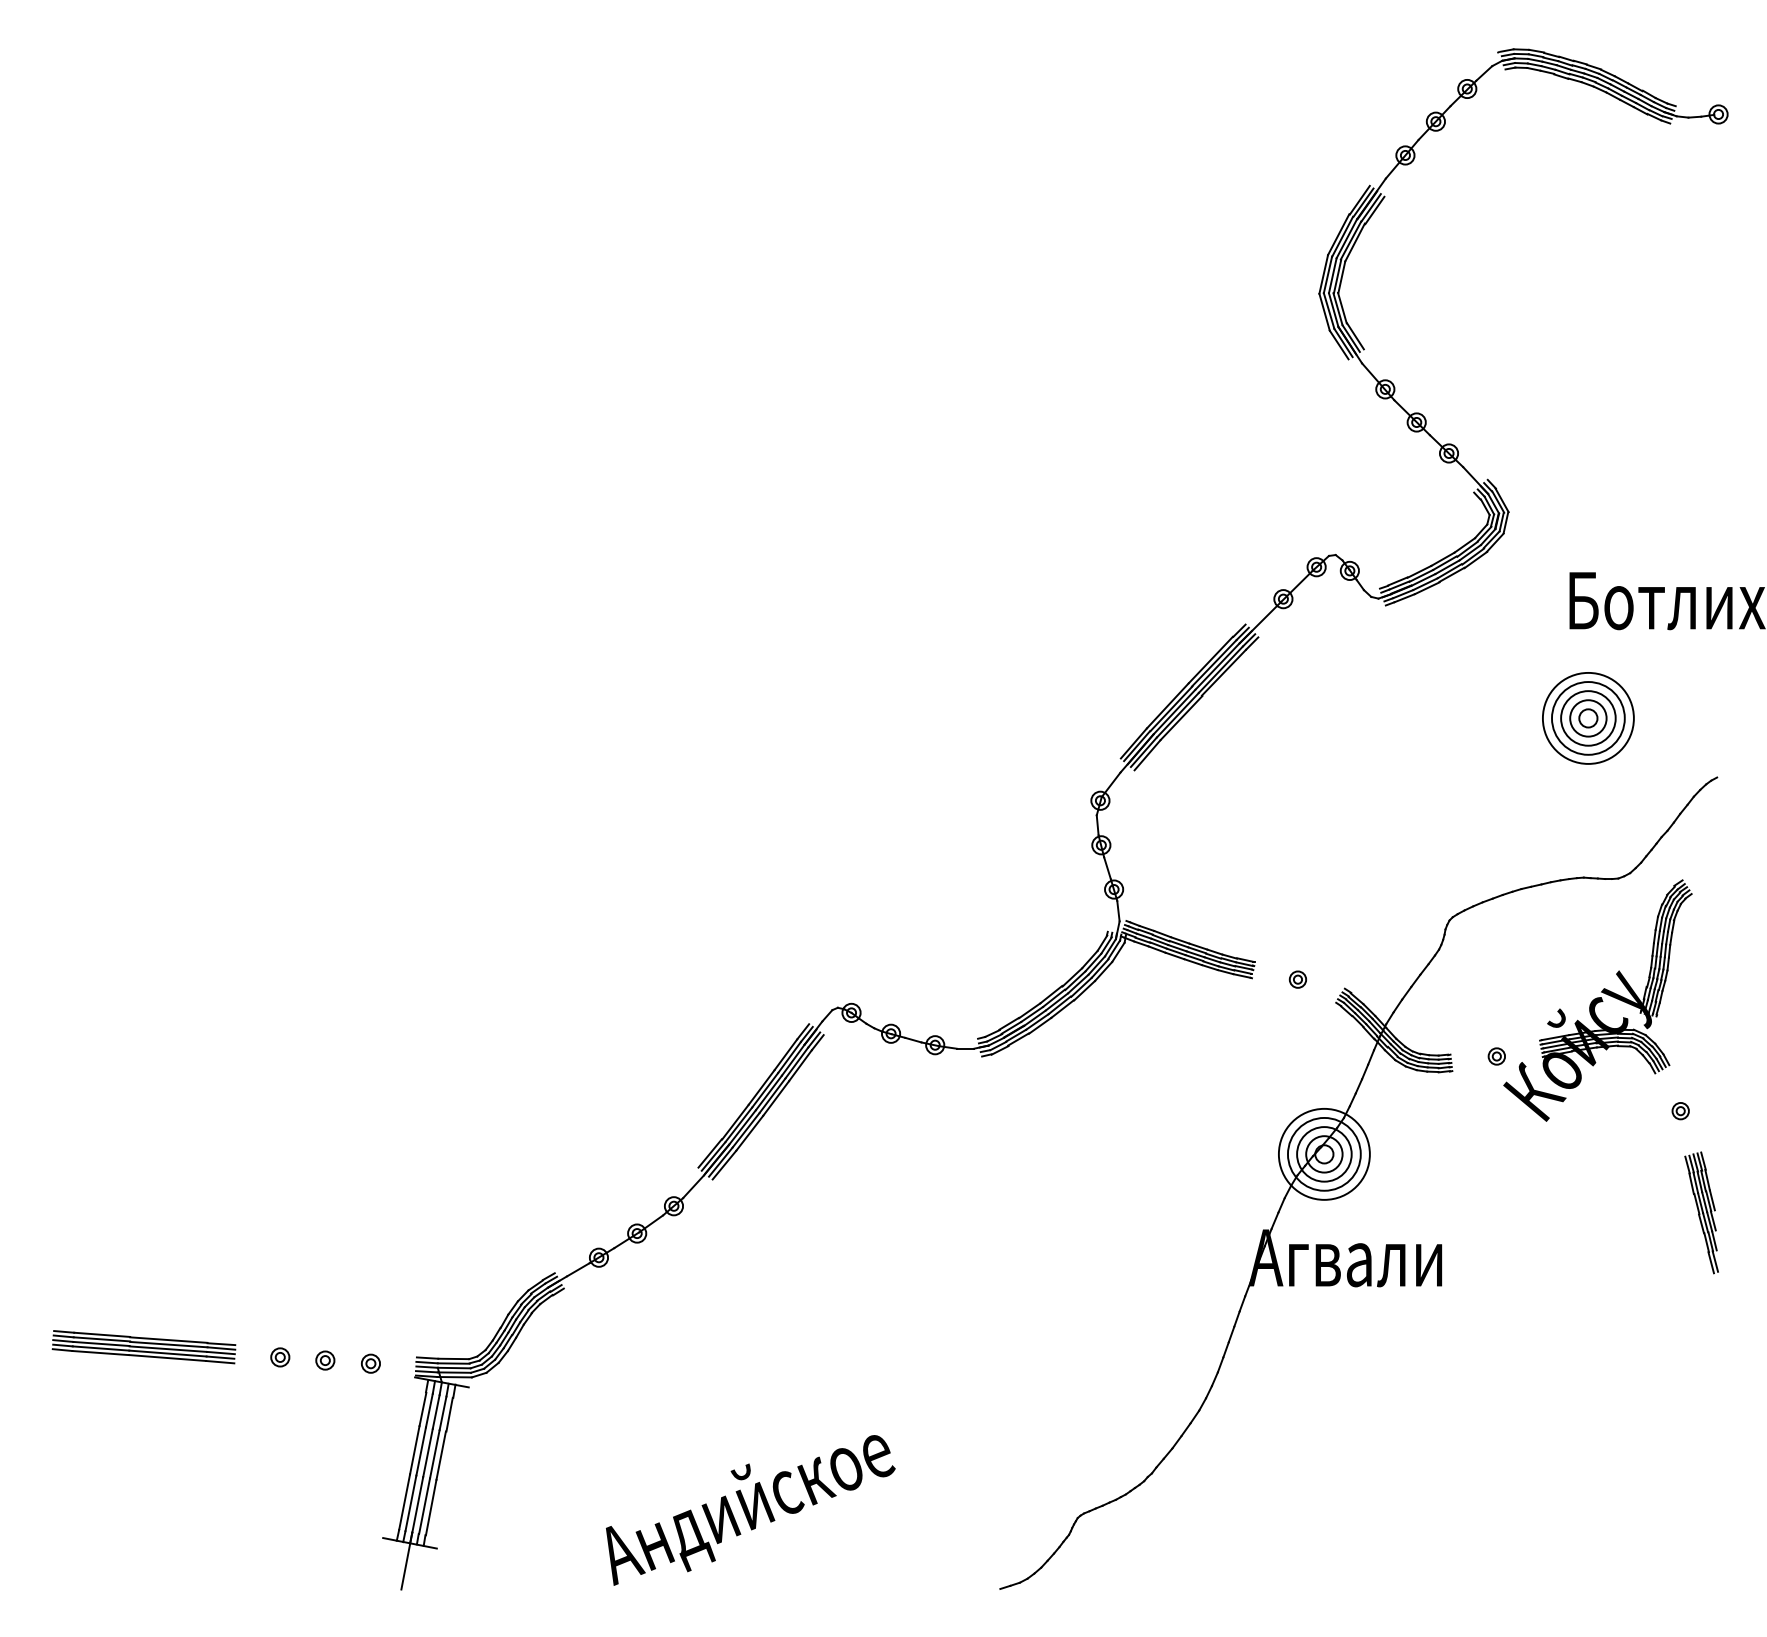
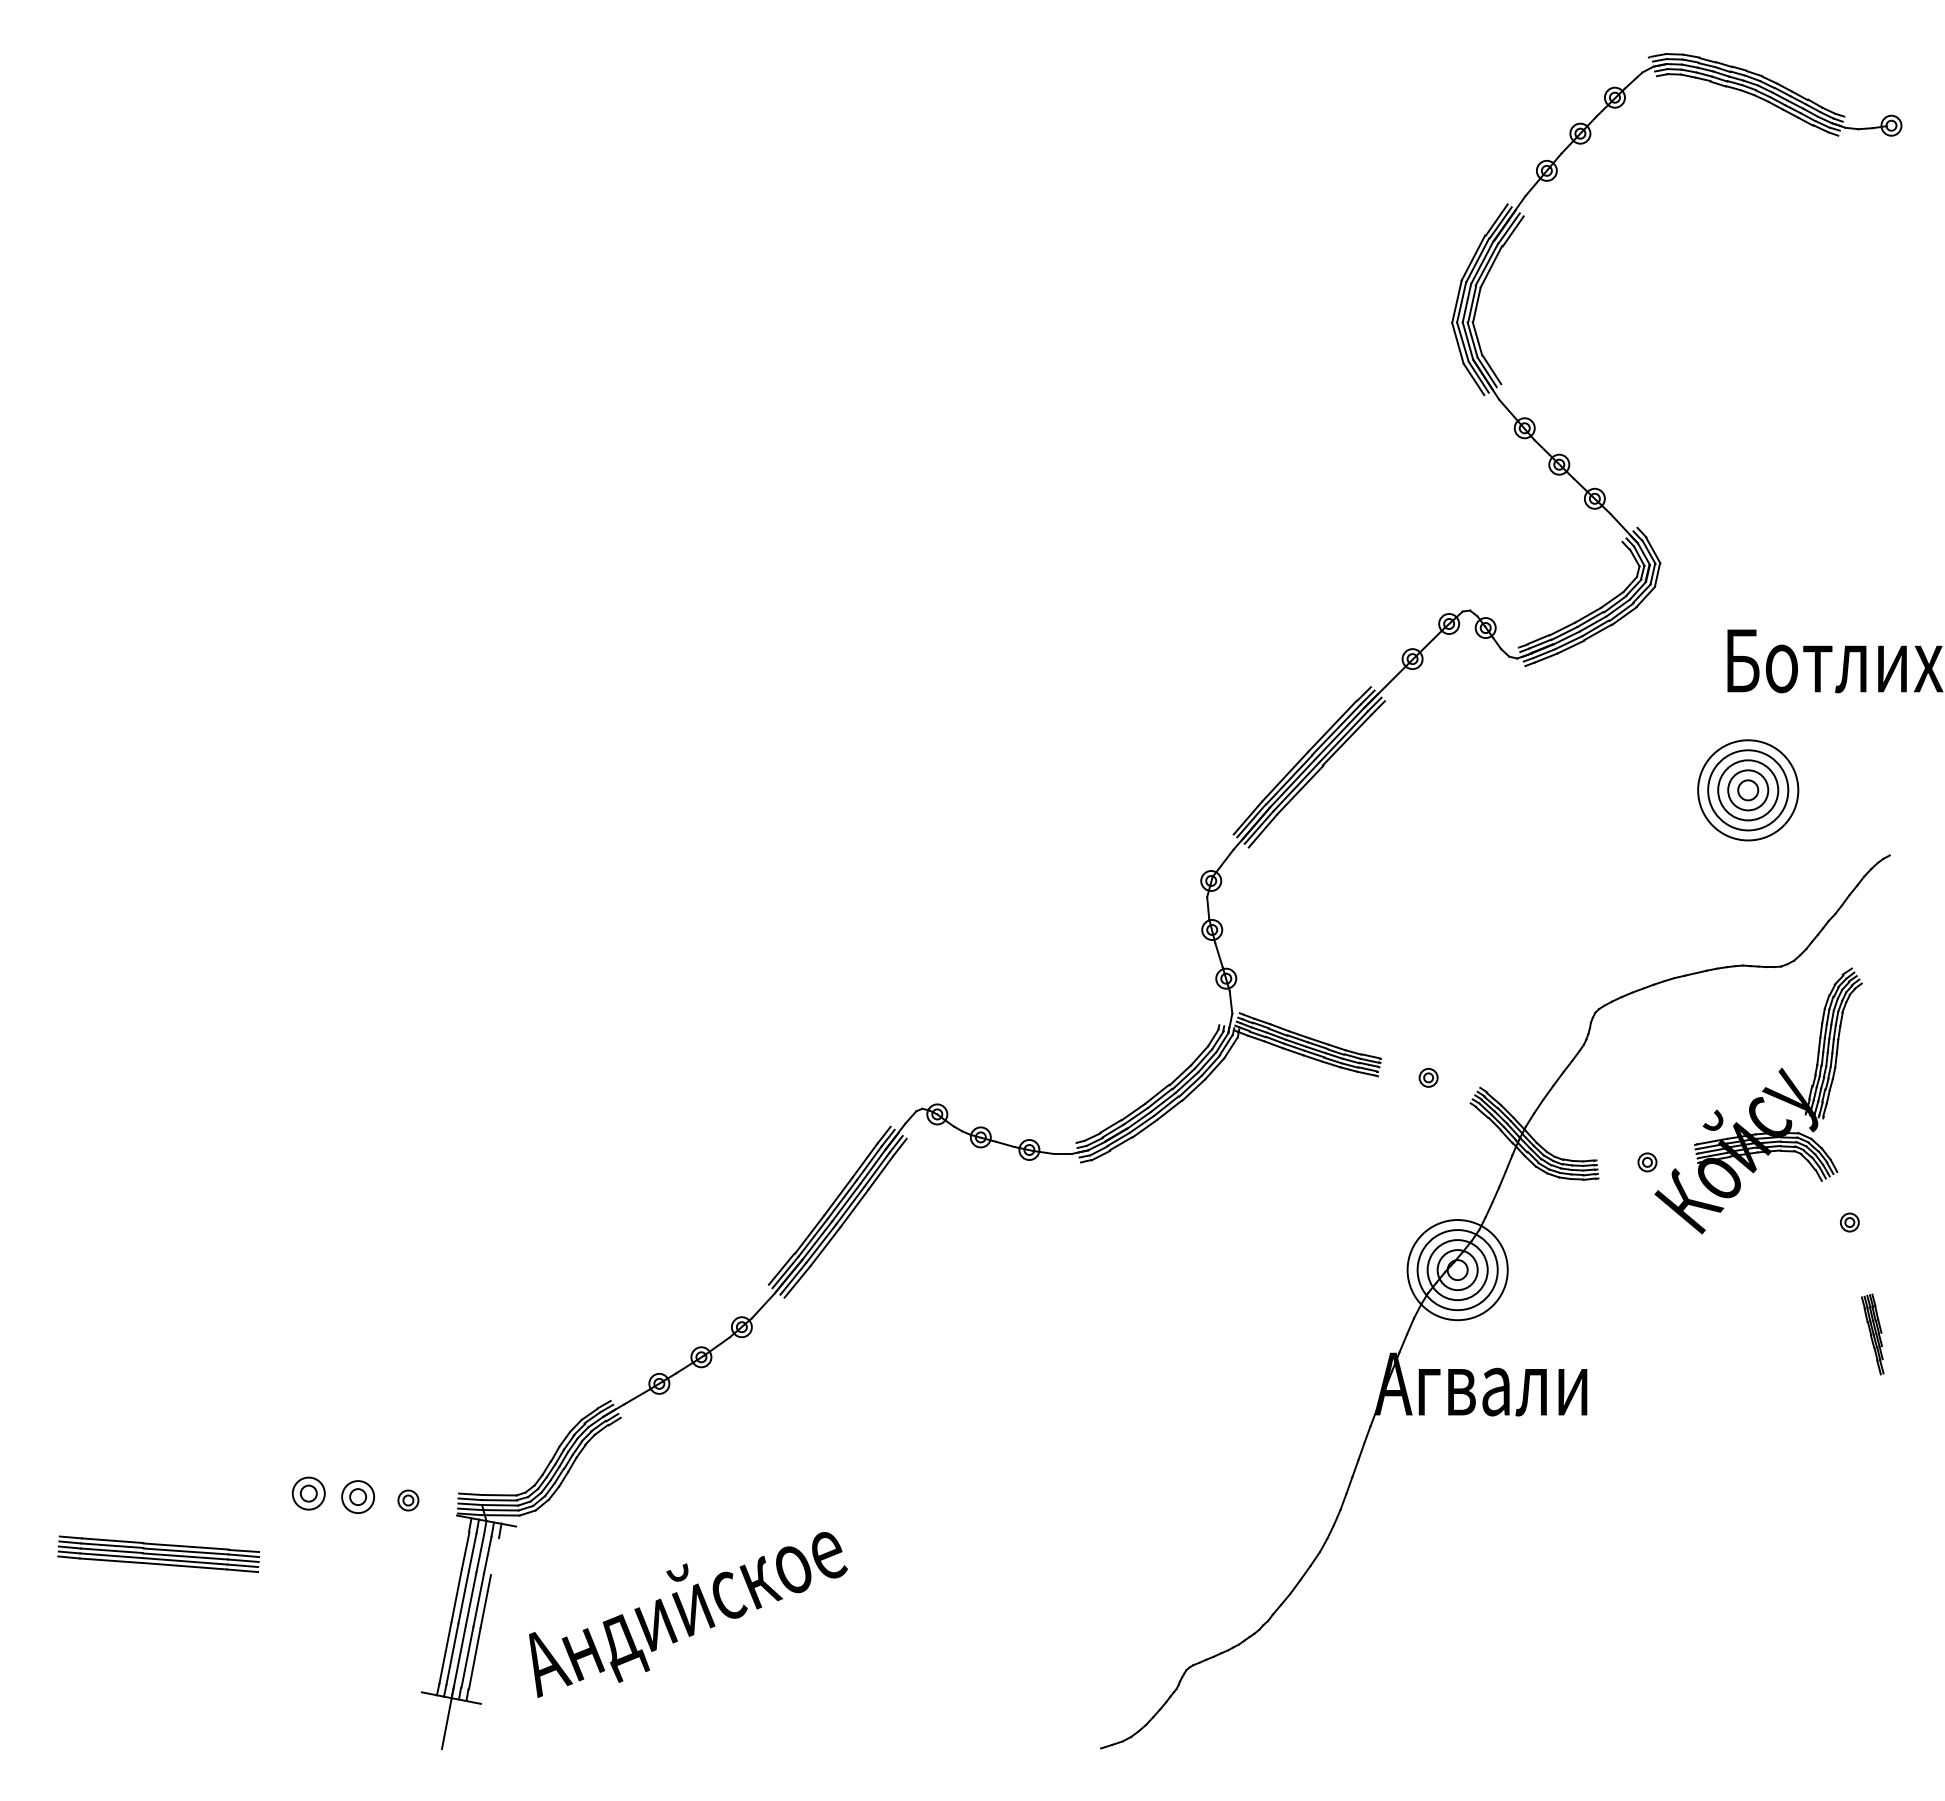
part: (1701, 1212) -> (1872, 1334), size x0.6
part: (143, 1346) -> (158, 1553), moved
part: (280, 1357) -> (308, 1493), size x1.6
part: (325, 1360) -> (358, 1496), size x1.6
line: (449, 1414) -> (494, 1556), removed
text: (750, 1510) -> (688, 1614), moved

